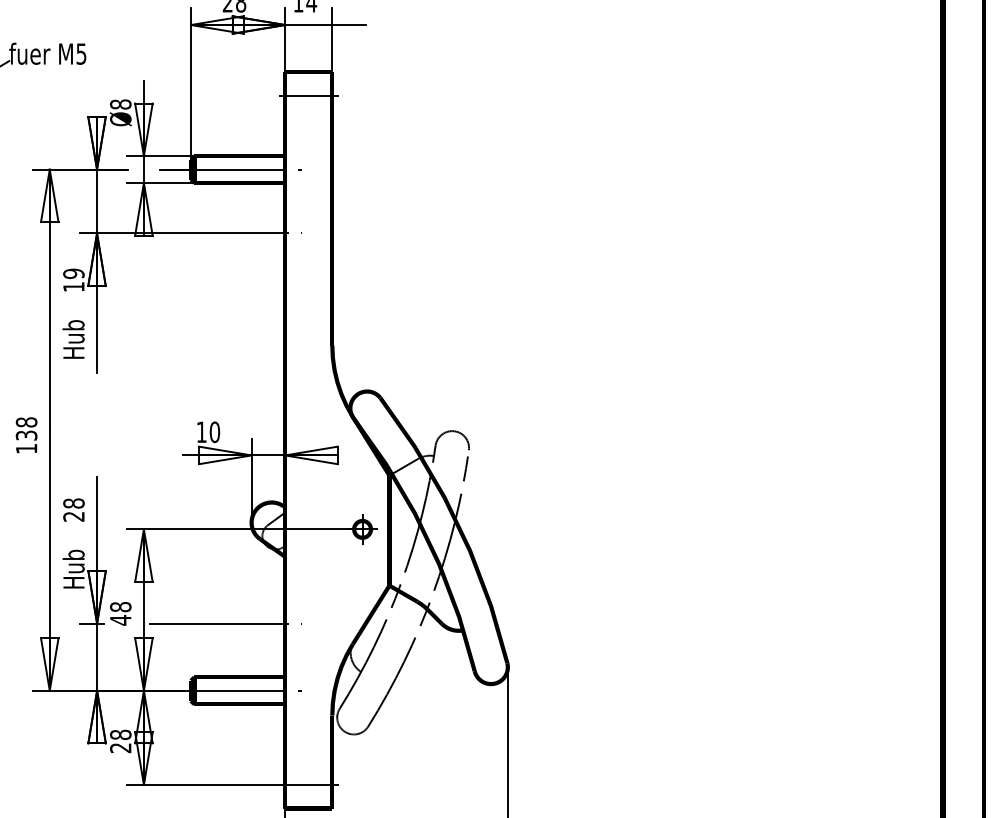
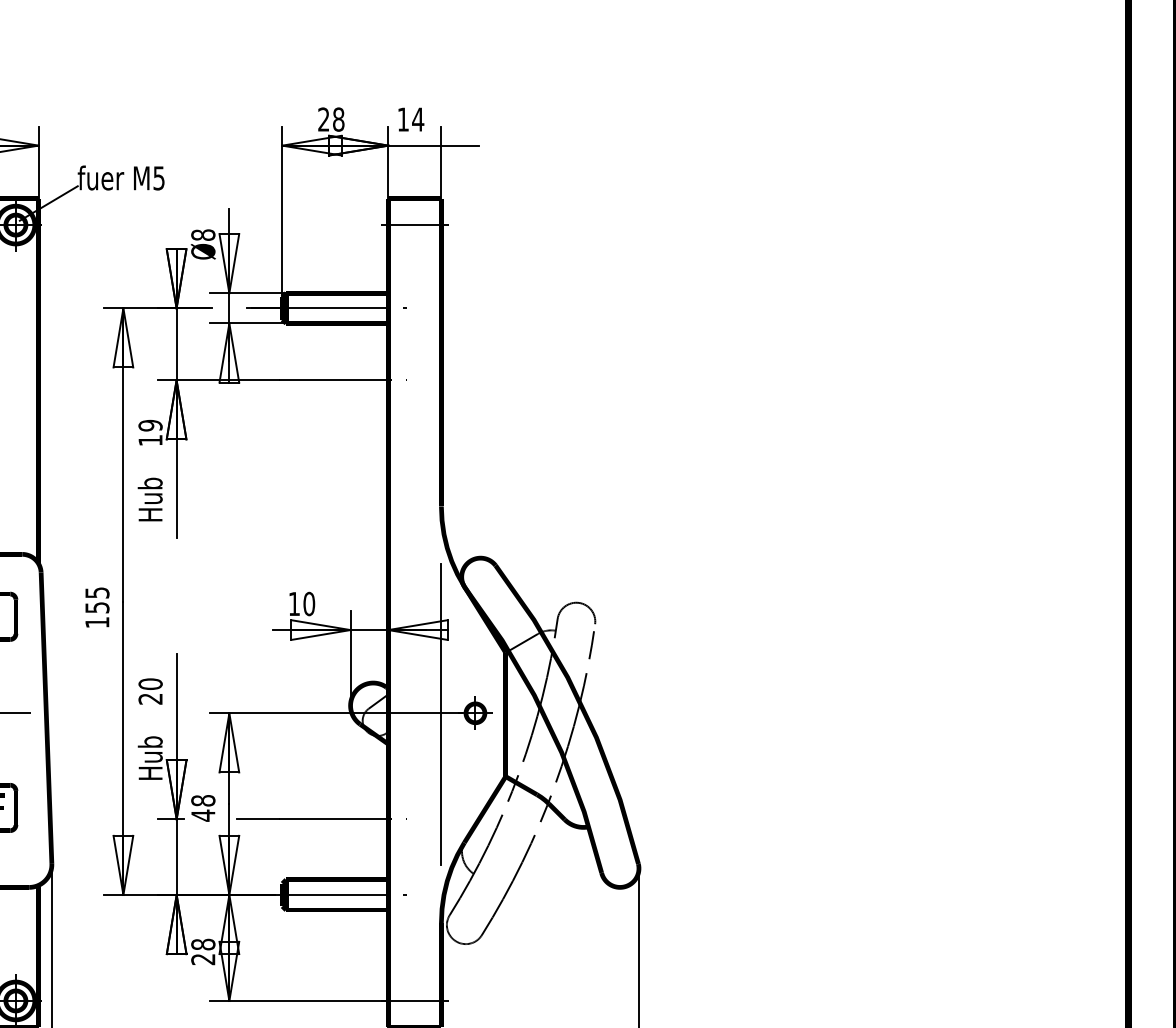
text: (26, 428) -> (97, 599), 138 -> 155
text: (73, 502) -> (150, 683), 28 -> 20
line: (332, 530) -> (441, 714), added

